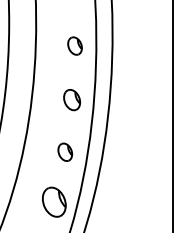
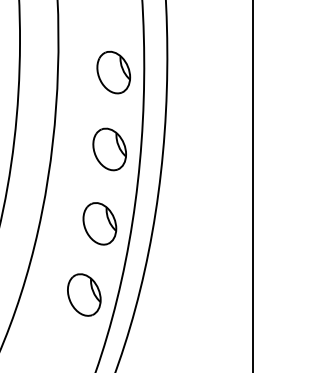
part: (74, 46) -> (113, 72), size x1.67
part: (71, 100) -> (109, 149), size x1.43
part: (64, 152) -> (99, 223), size x1.67

